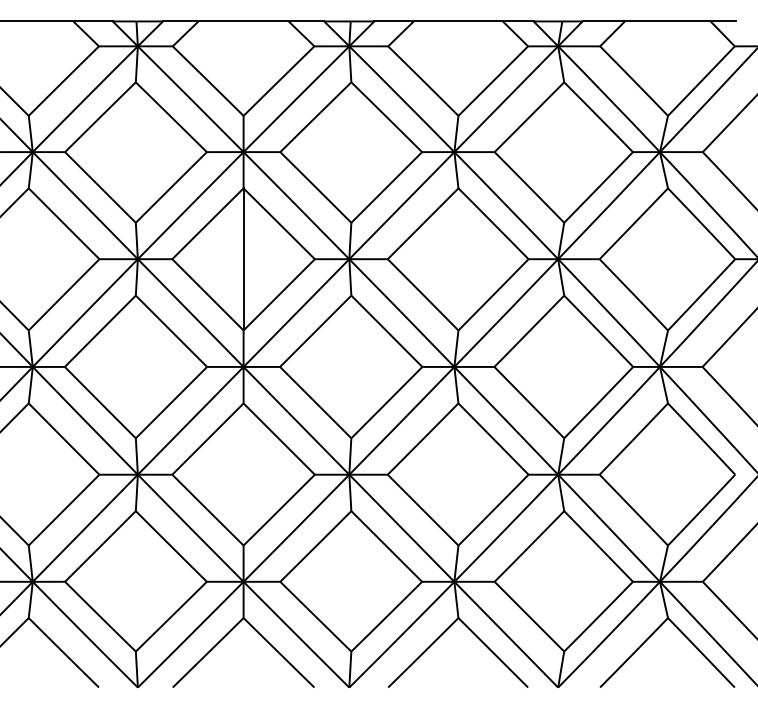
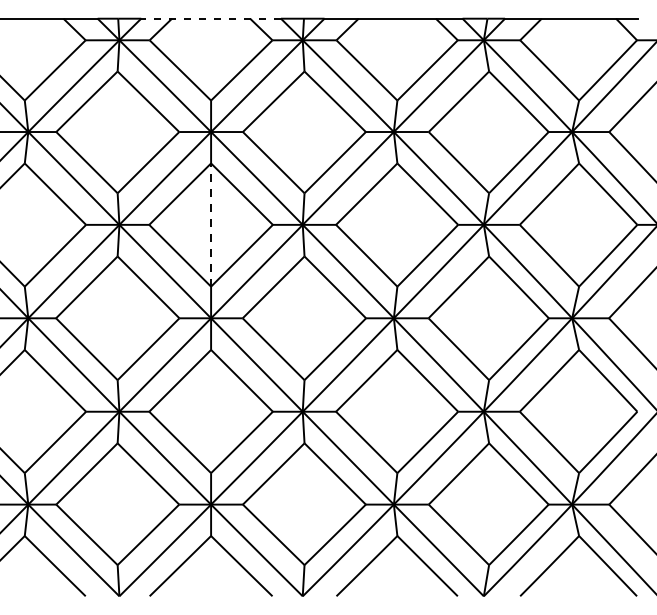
line: (243, 21) -> (211, 18), solid -> dashed
line: (243, 258) -> (211, 224), solid -> dashed

